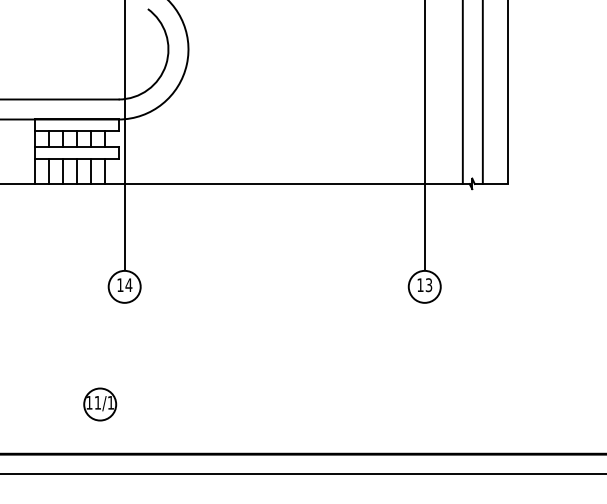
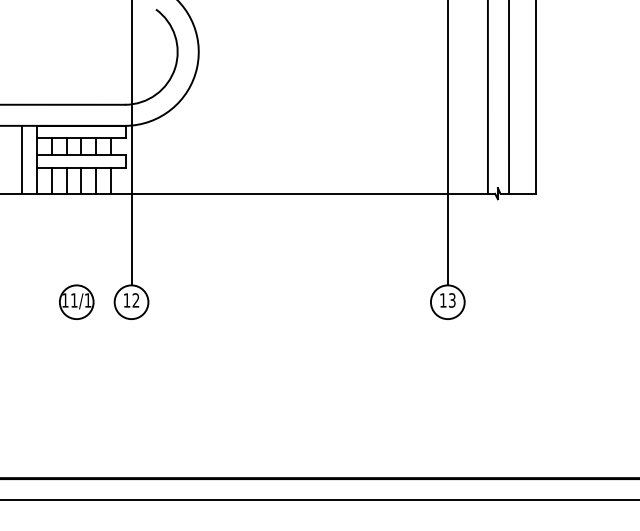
line: (21, 151) -> (22, 159), added
text: (128, 285) -> (135, 300), 14 -> 12
part: (99, 403) -> (76, 301), moved

